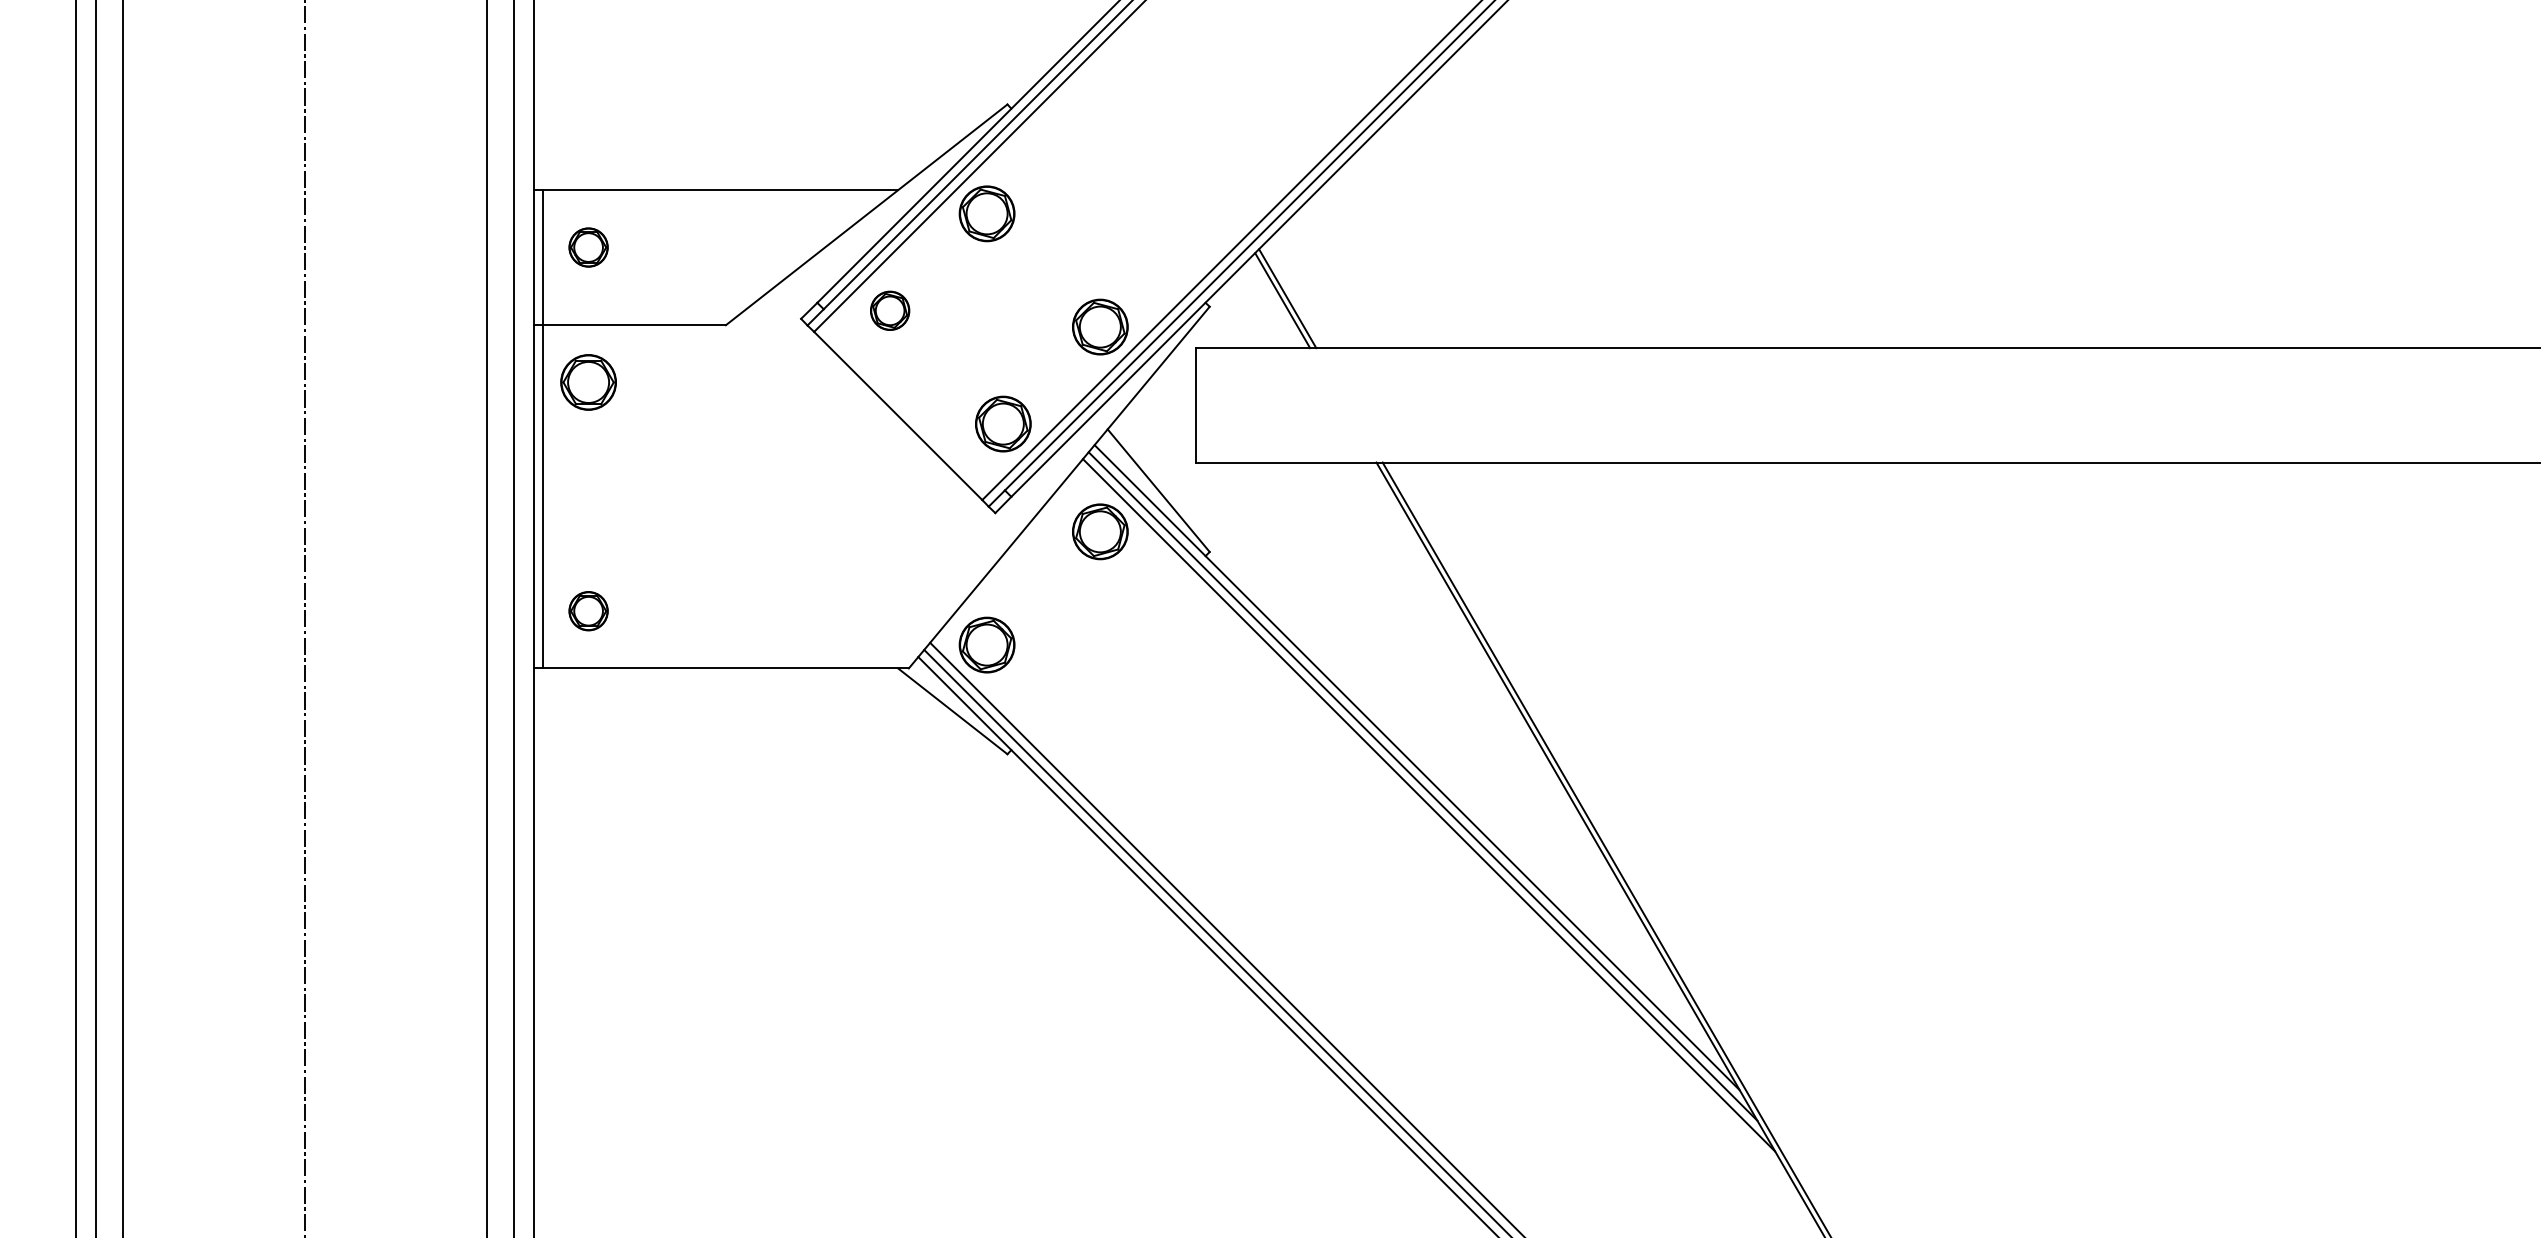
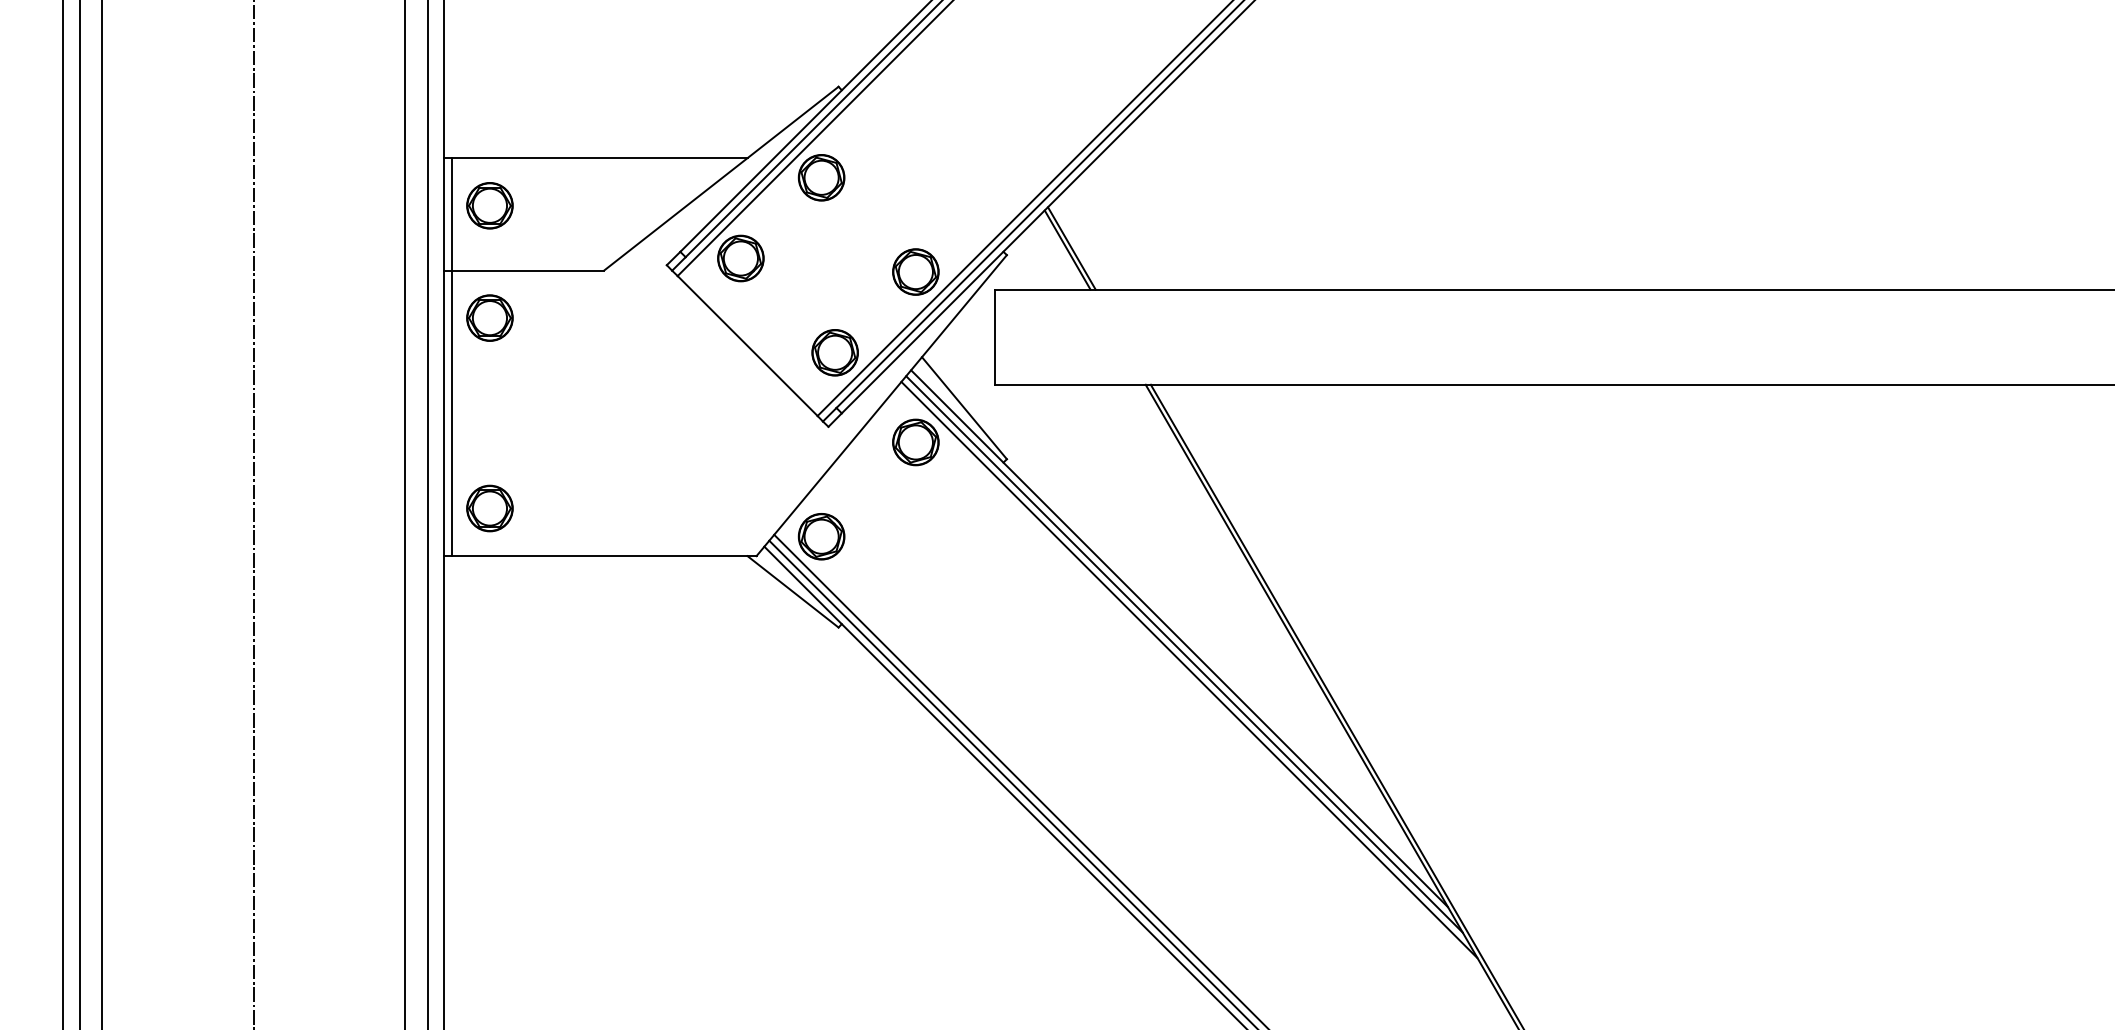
part: (588, 247) -> (489, 205), size x1.43
part: (889, 310) -> (740, 258), size x1.43
part: (588, 611) -> (489, 508), size x1.43

